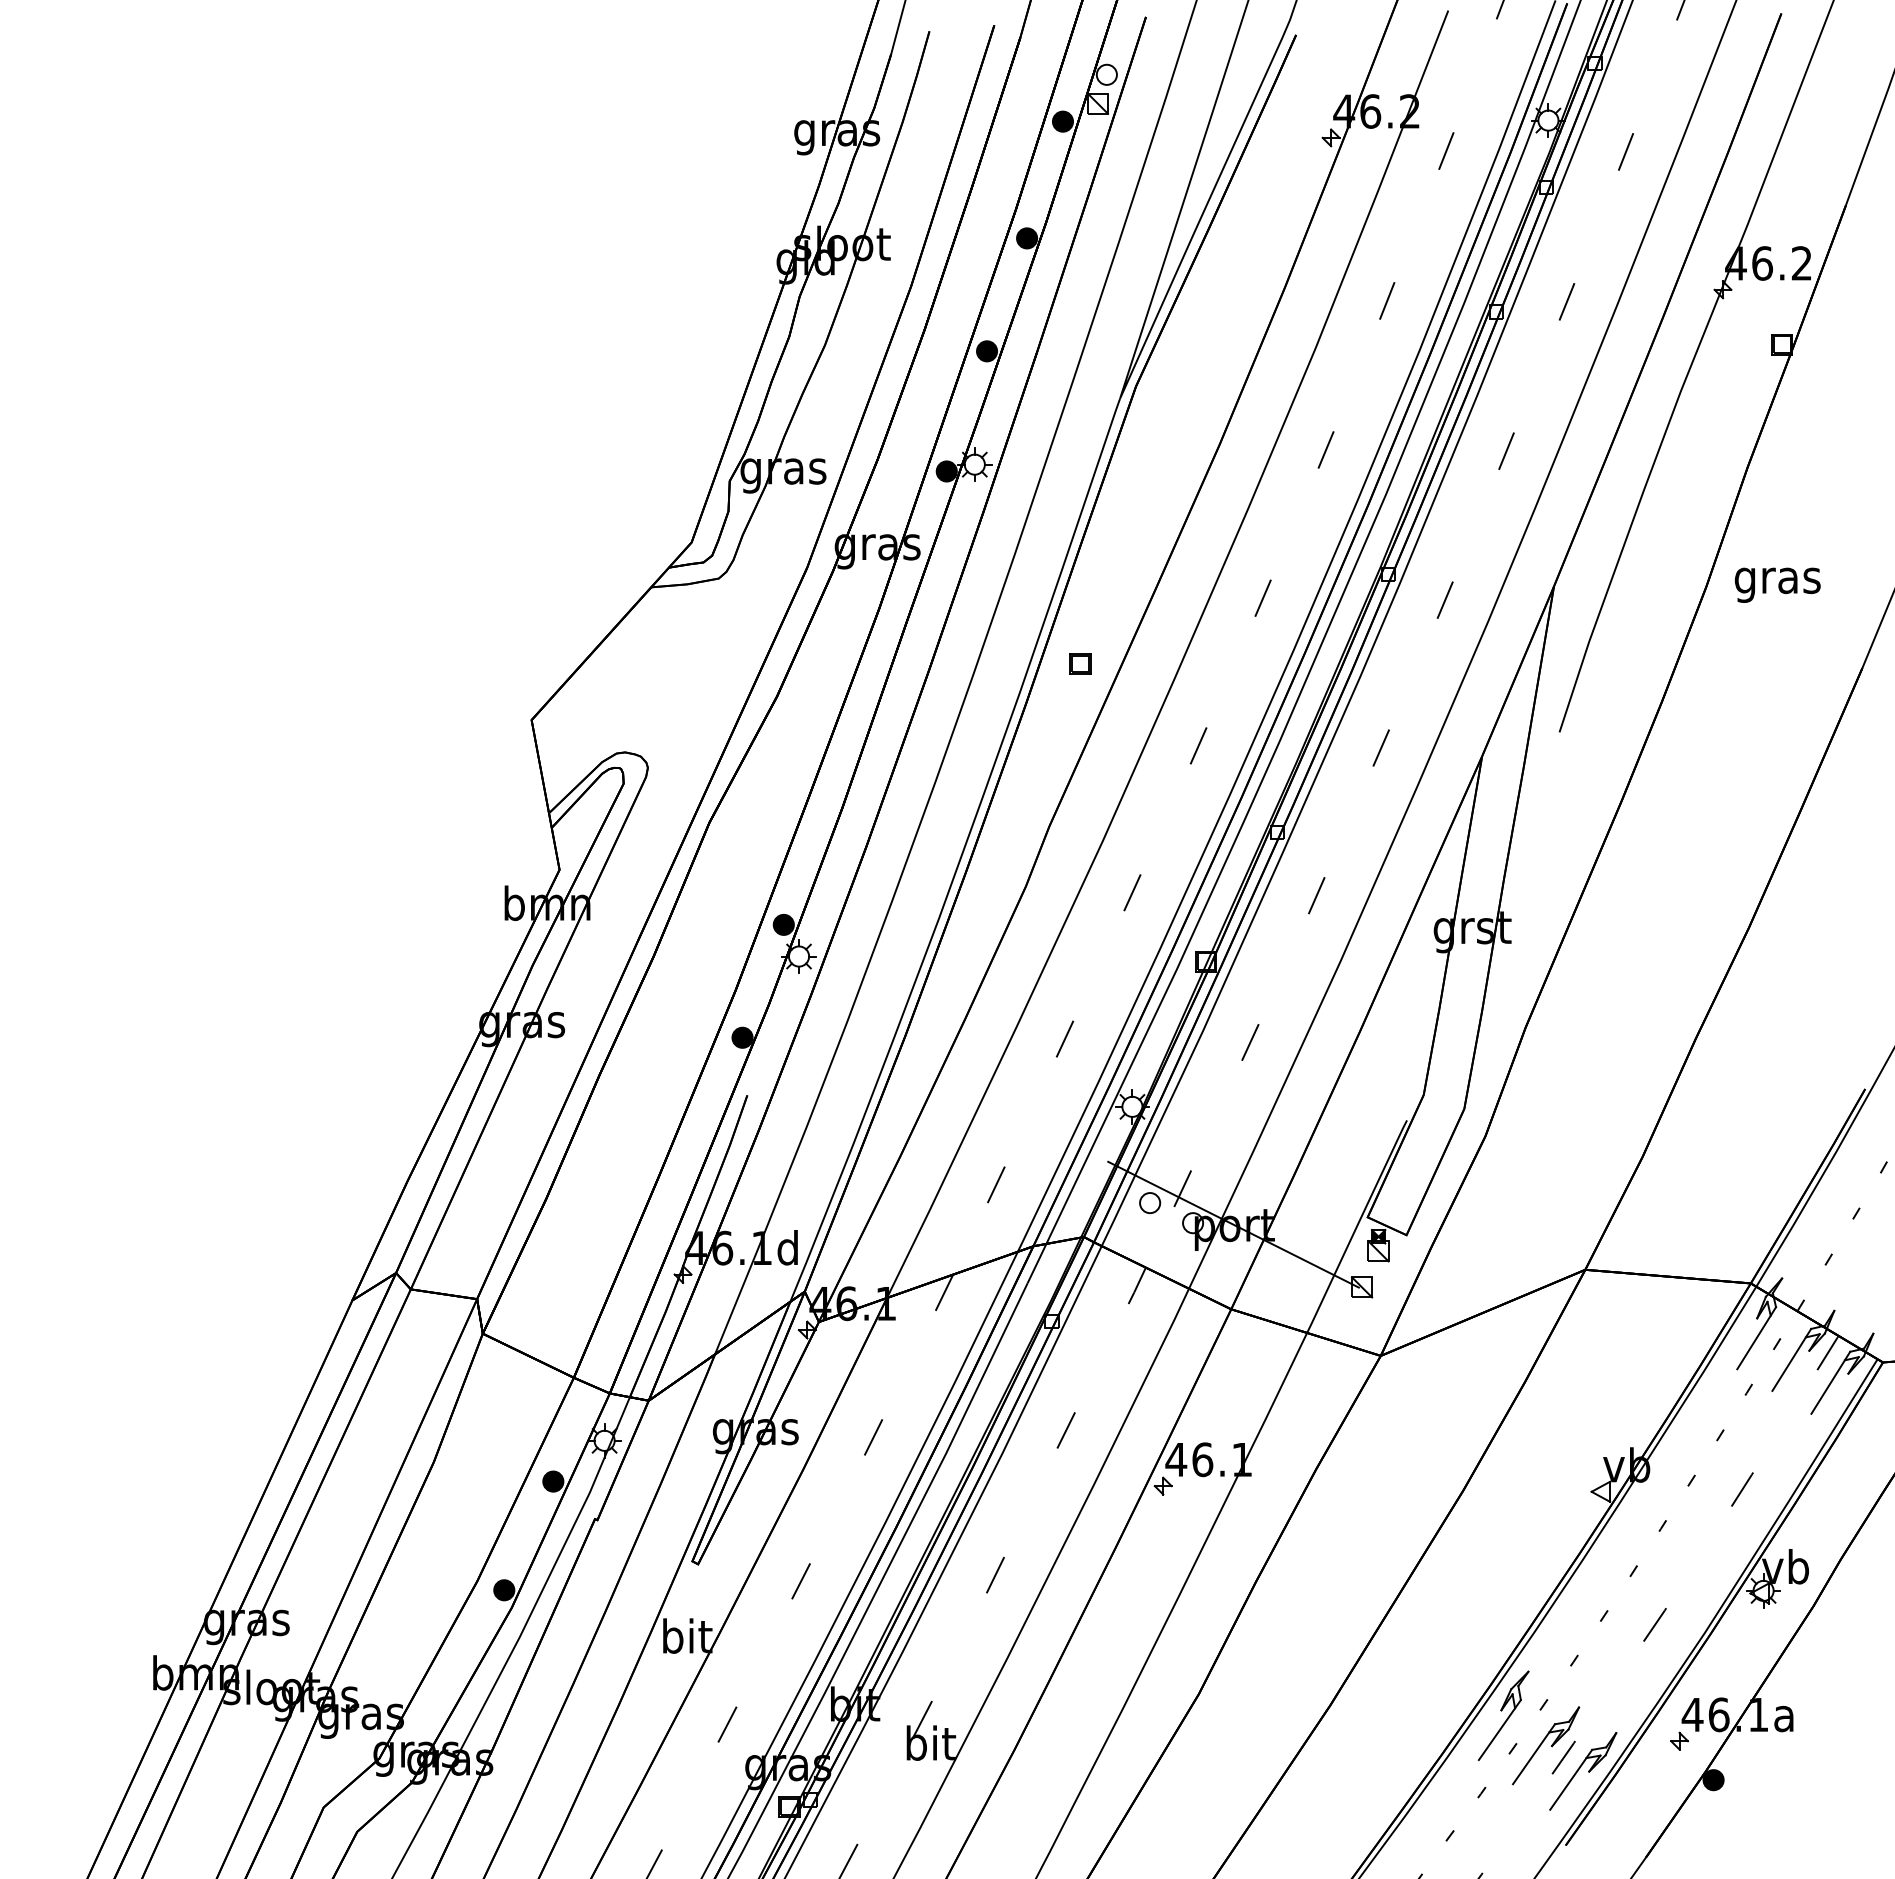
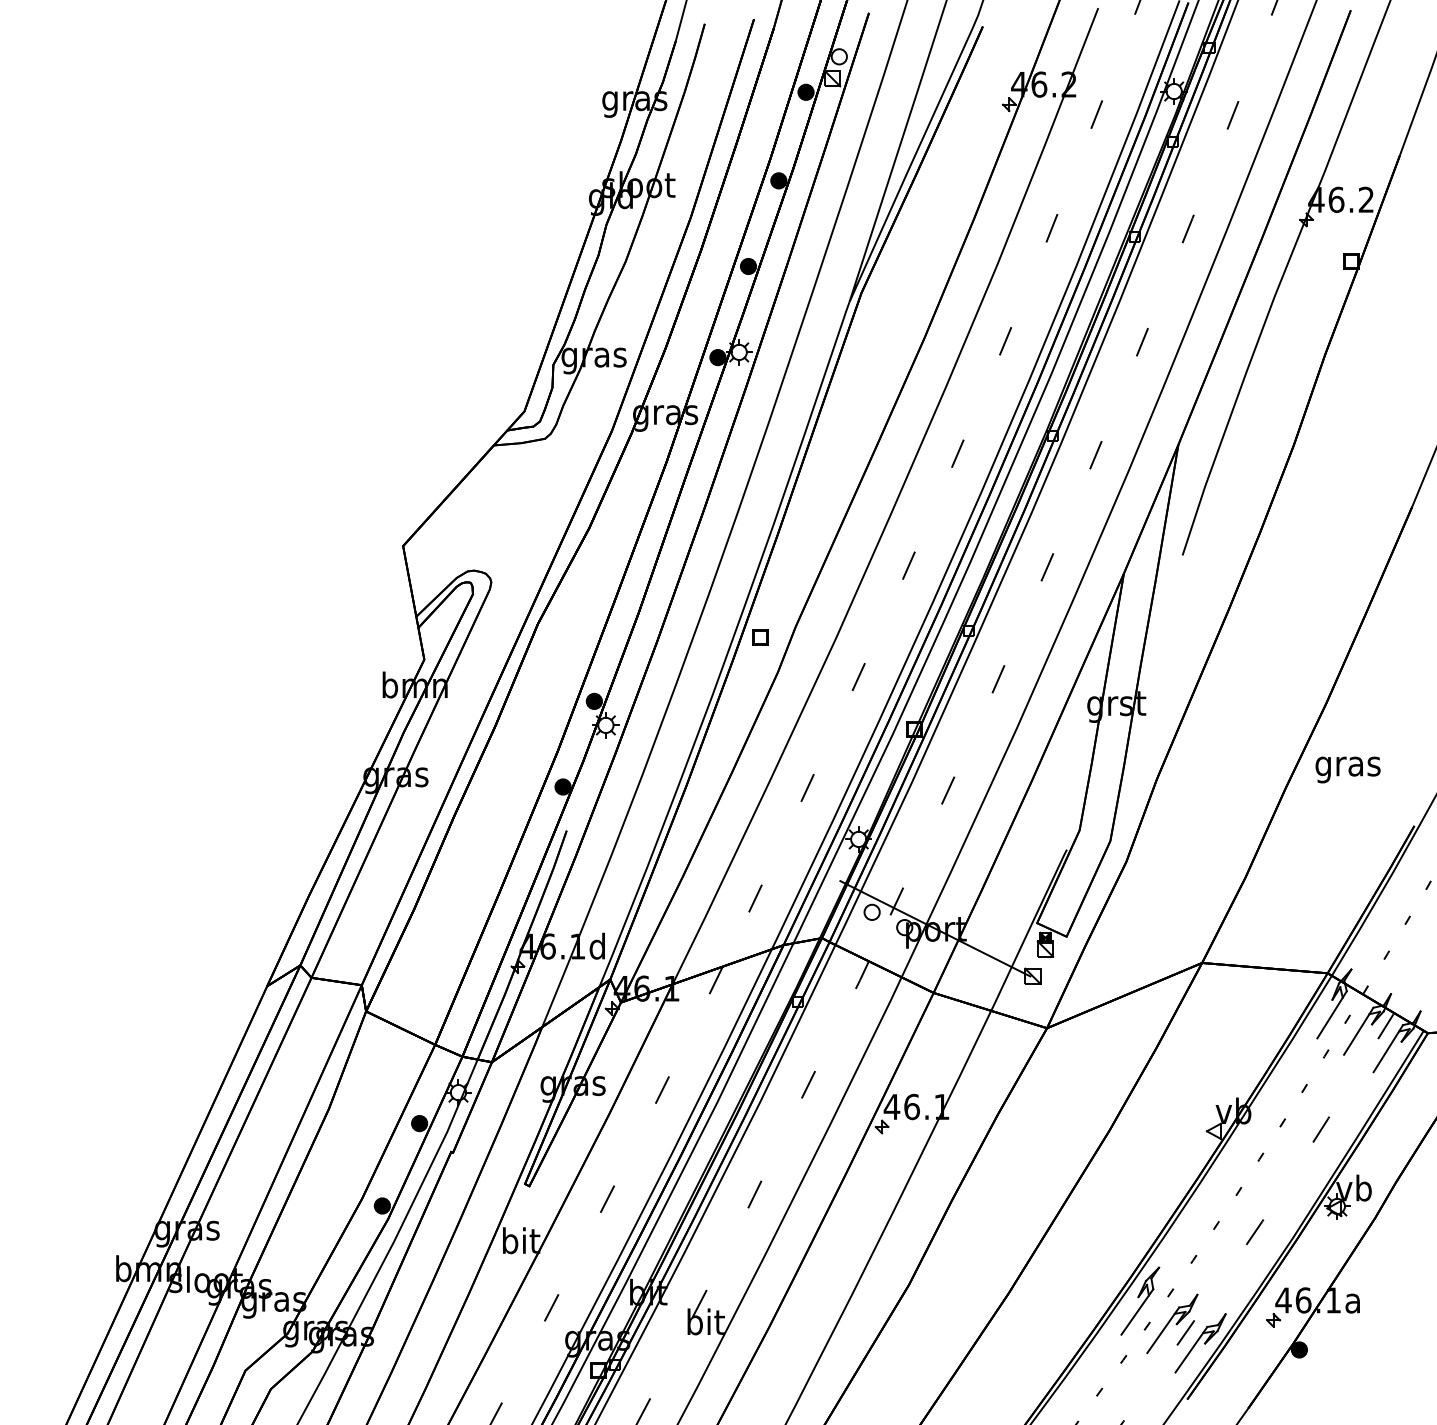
text: (1777, 584) -> (1347, 769), moved
part: (1080, 663) -> (760, 637), moved

